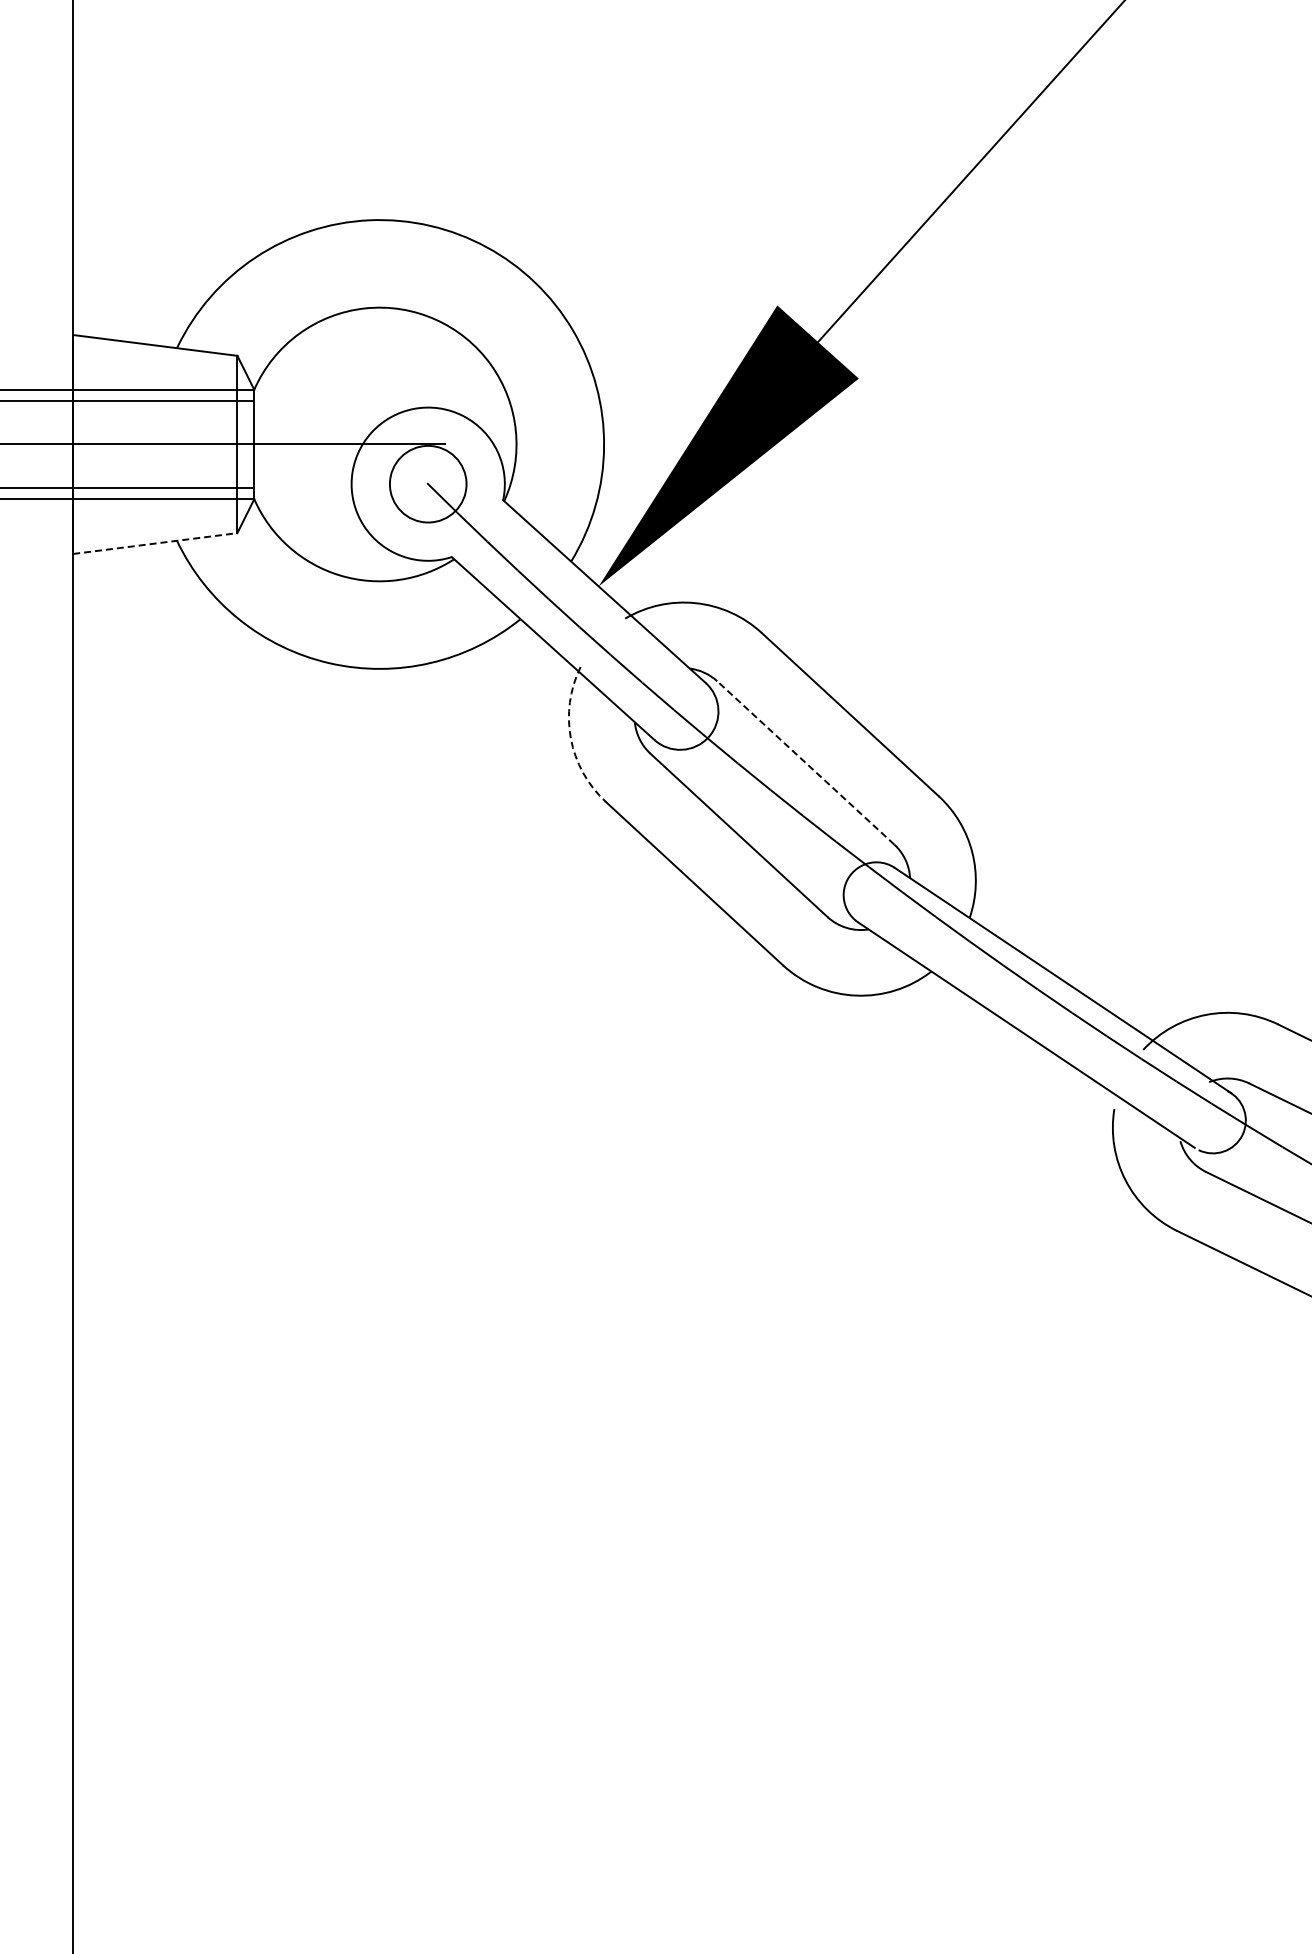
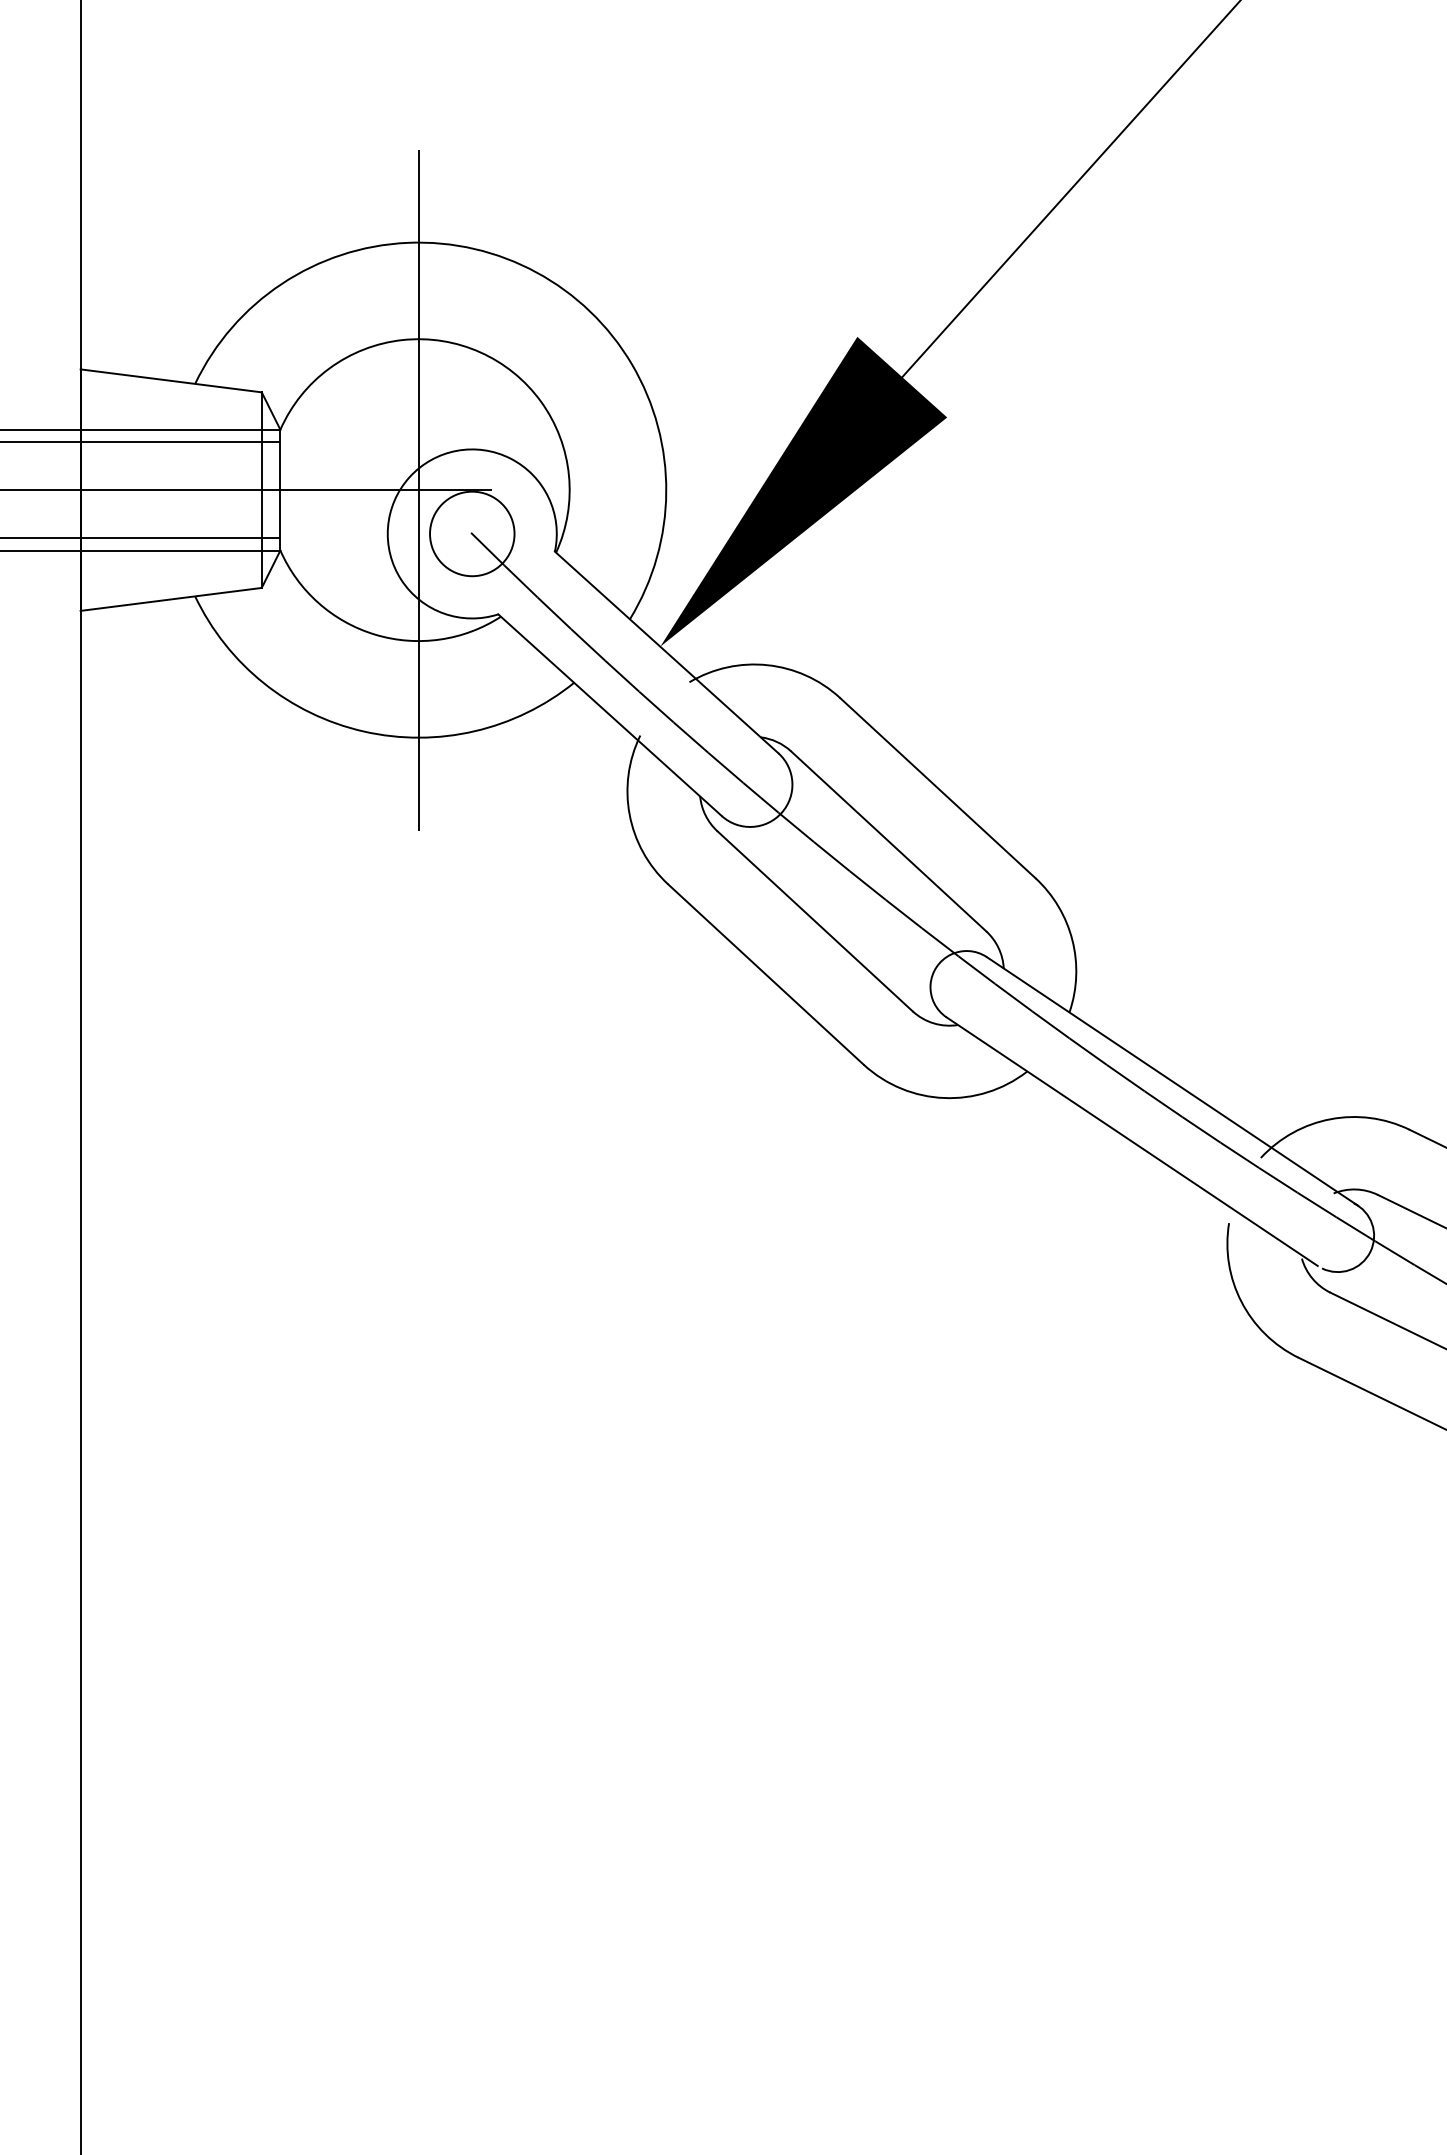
line: (379, 444) -> (418, 490), added
line: (155, 543) -> (171, 599), dashed -> solid
arc: (570, 738) -> (629, 814), dashed -> solid
line: (805, 762) -> (888, 840), dashed -> solid

